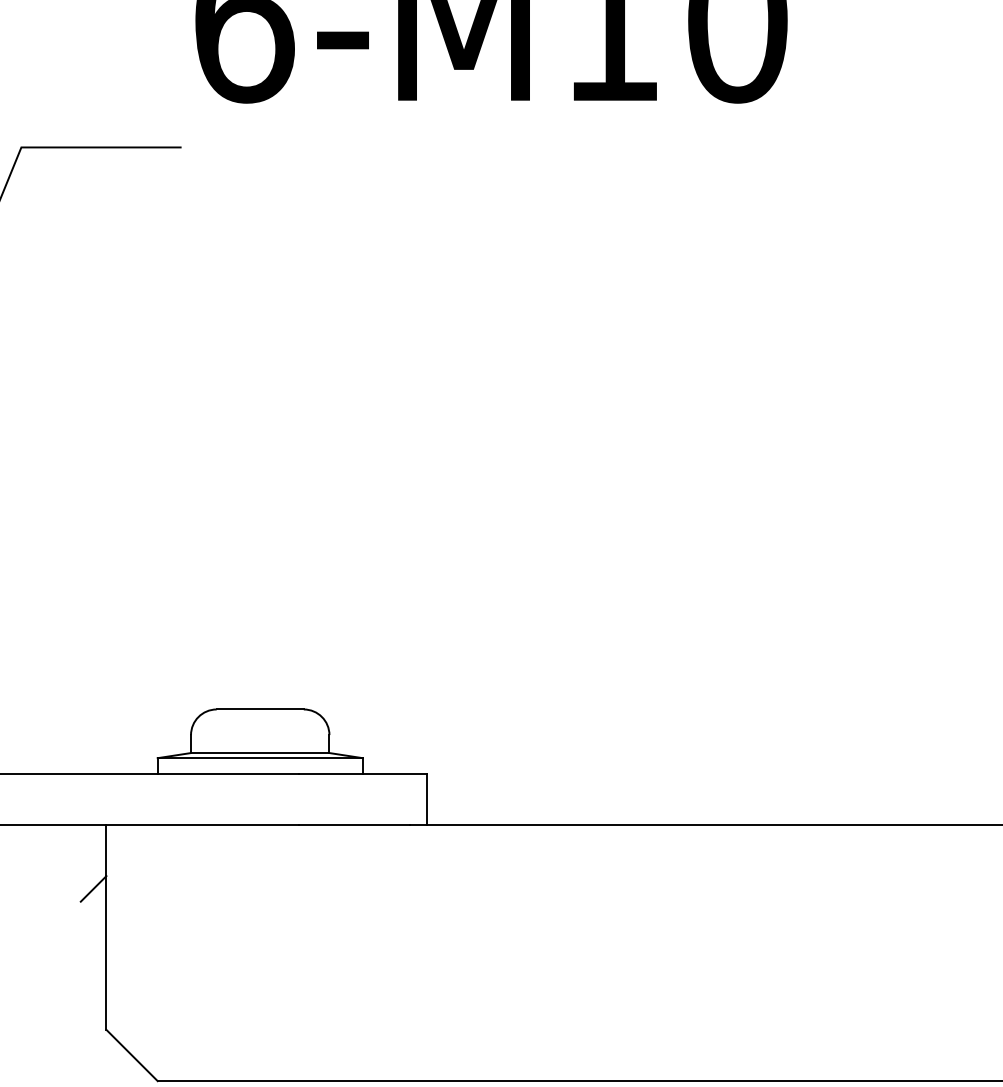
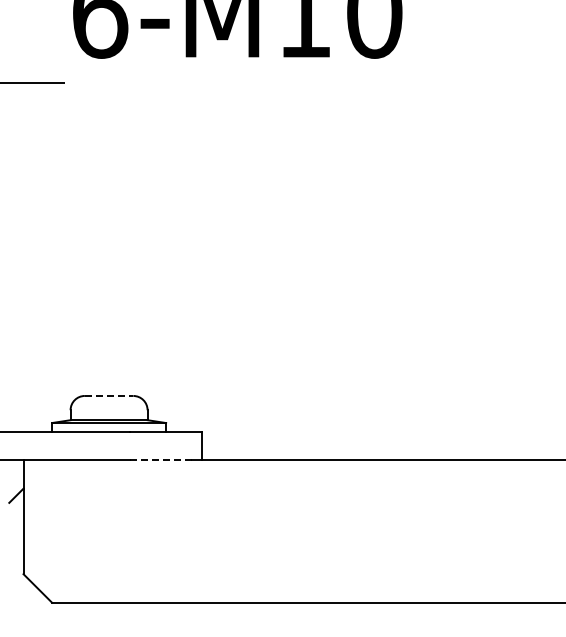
line: (260, 708) -> (109, 395), solid -> dashed
line: (354, 825) -> (161, 460), solid -> dashed

